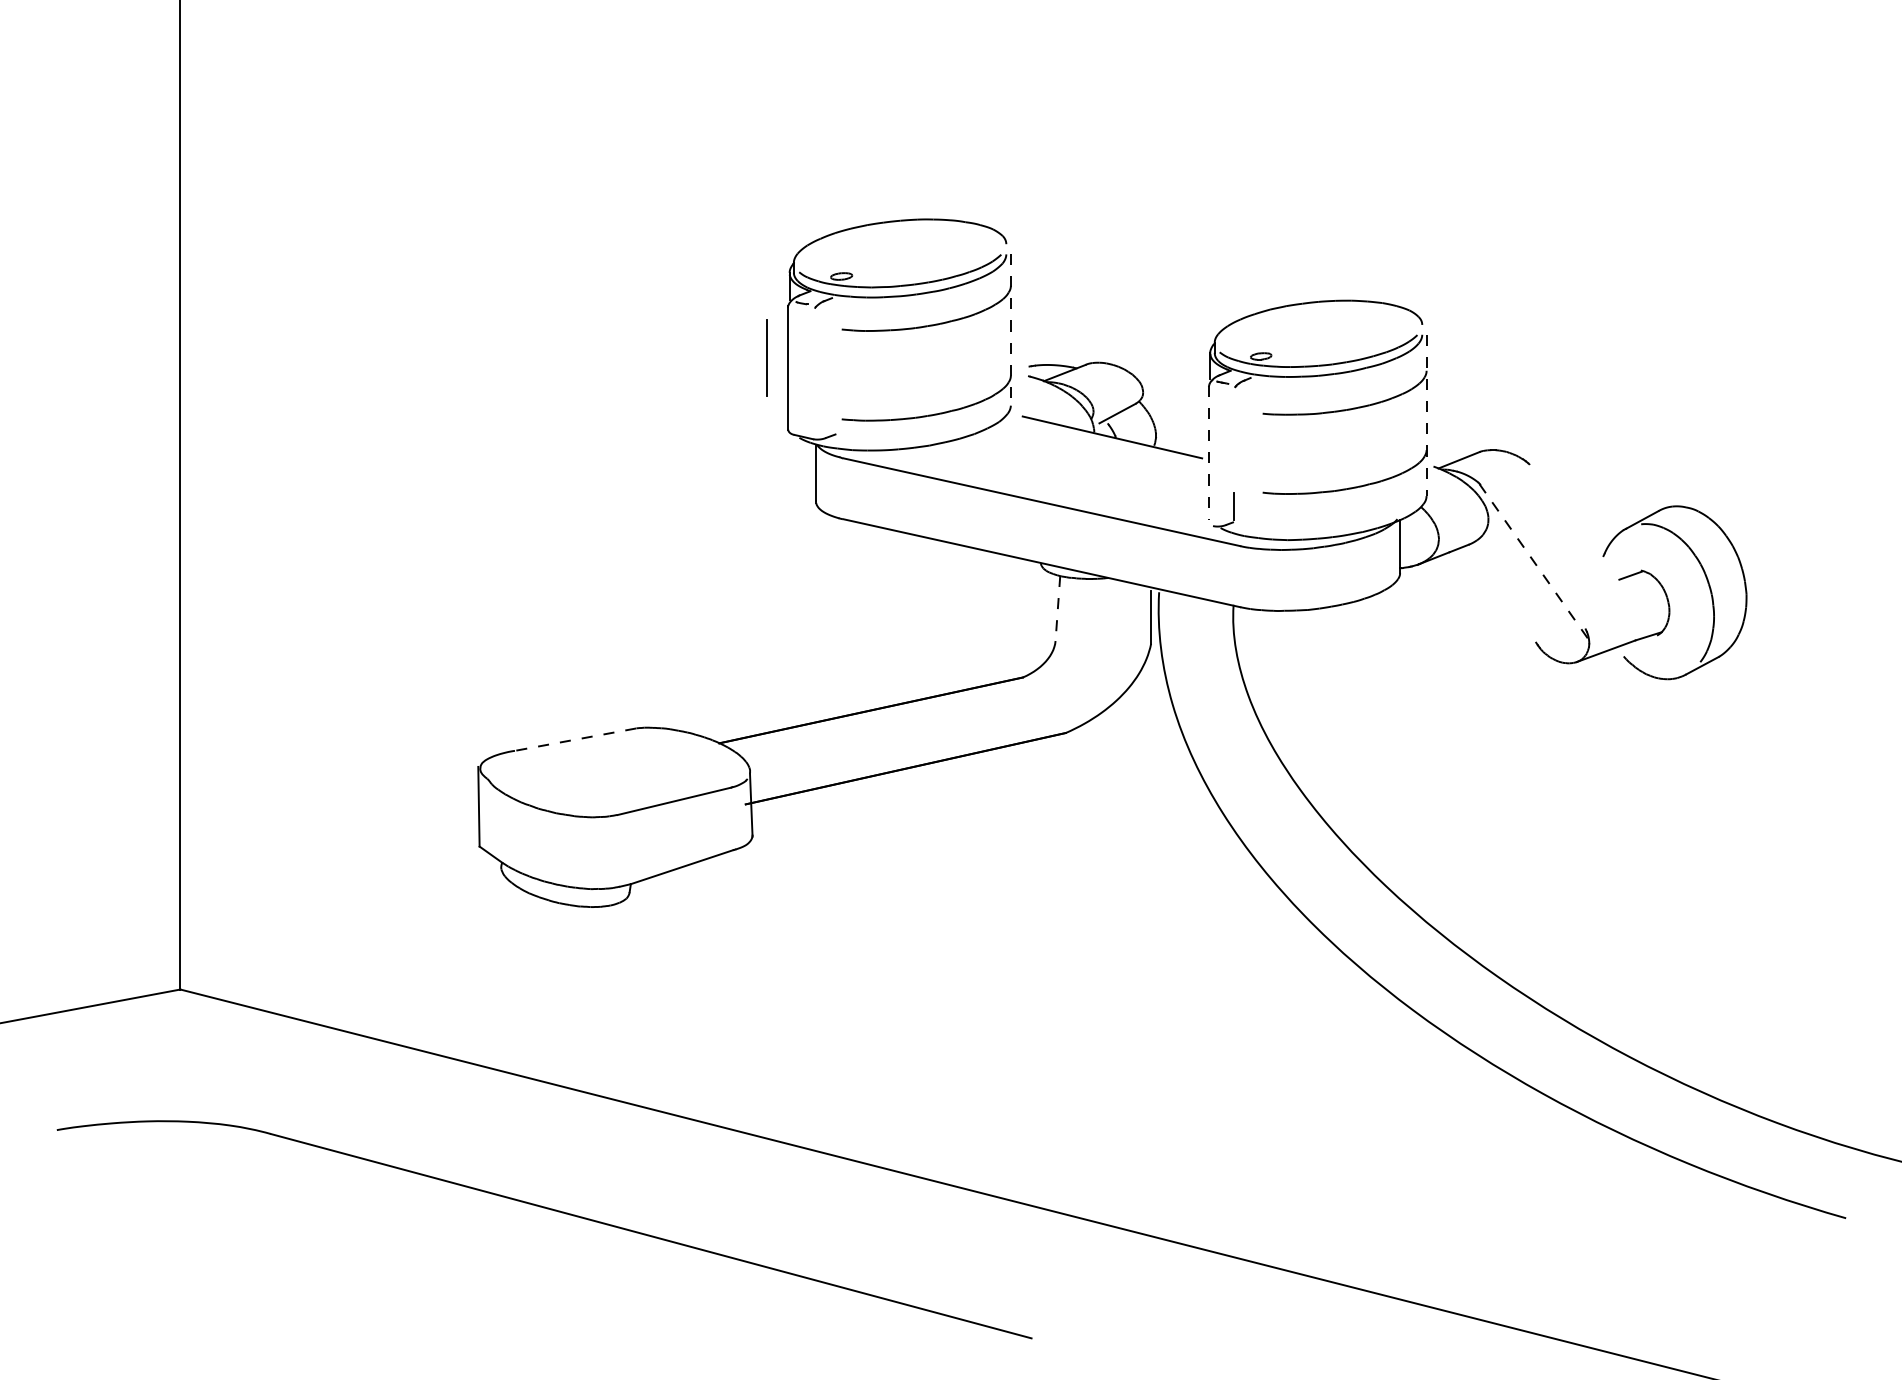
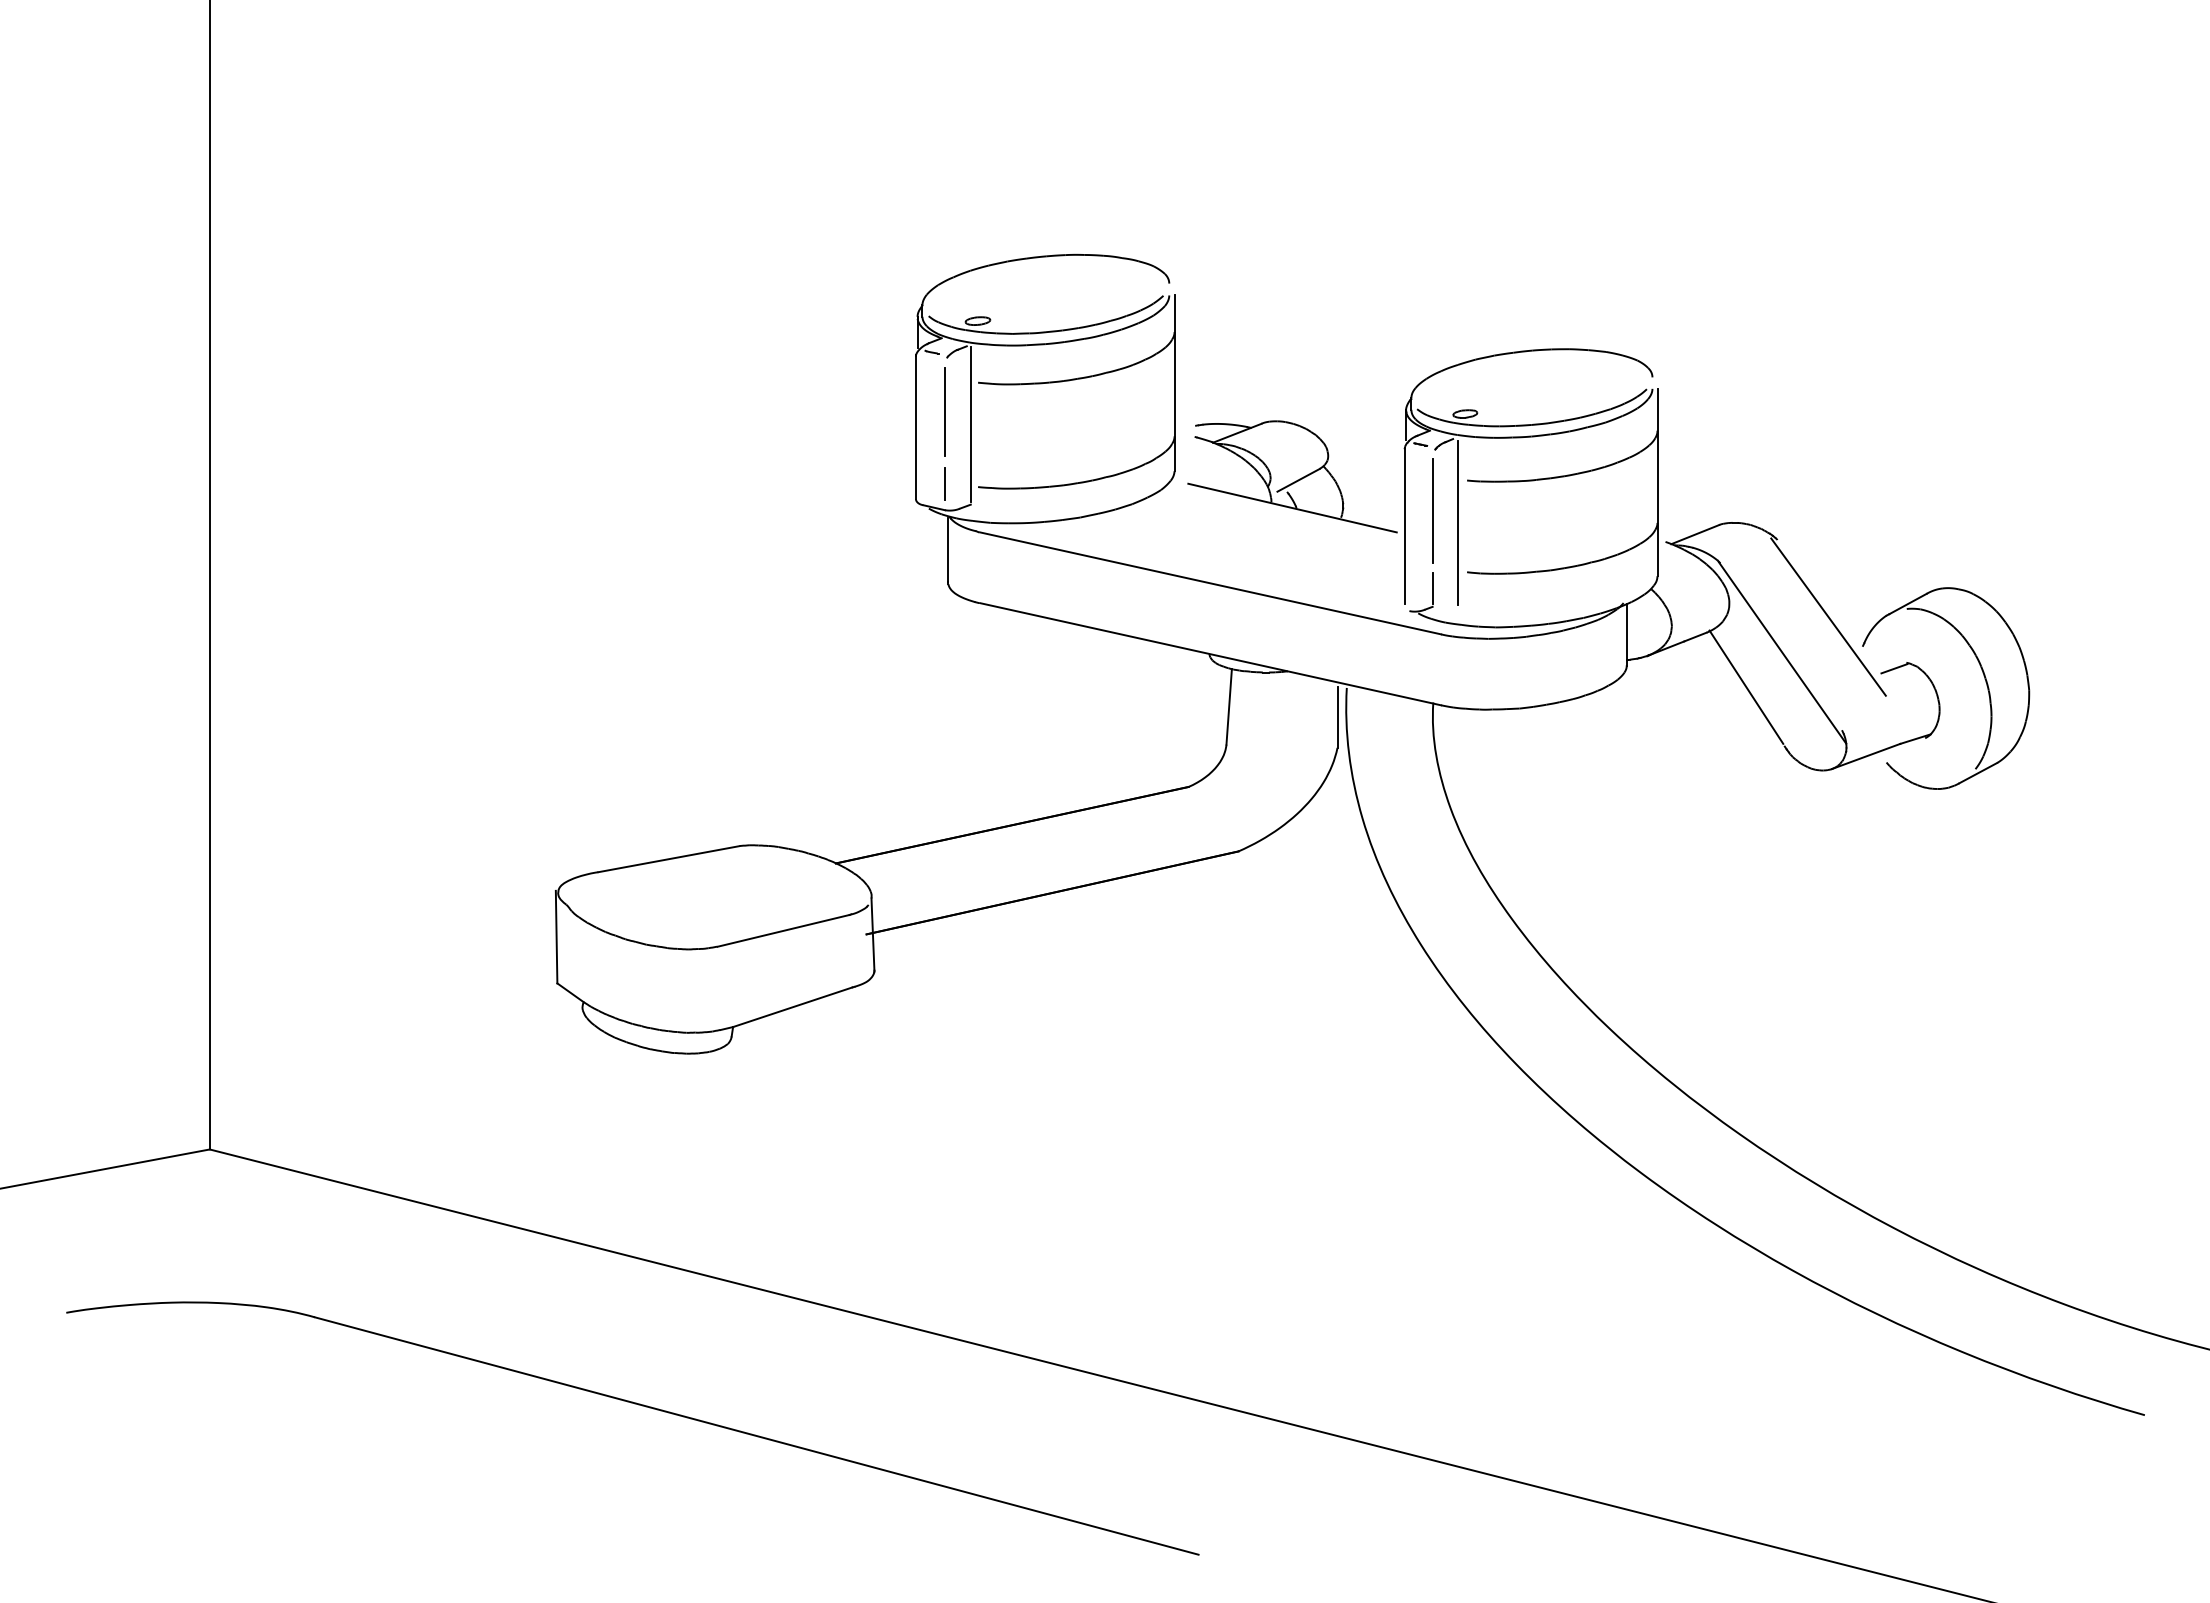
line: (1010, 330) -> (1174, 383), dashed -> solid
line: (766, 357) -> (944, 411), moved
line: (835, 364) -> (970, 423), added
line: (1426, 415) -> (1657, 482), dashed -> solid
line: (813, 416) -> (945, 483), added
line: (1232, 439) -> (1432, 510), added
line: (1255, 449) -> (1458, 522), added
line: (1208, 452) -> (1404, 525), dashed -> solid
line: (1573, 530) -> (1828, 616), added
line: (1534, 562) -> (1782, 653), dashed -> solid
line: (1503, 591) -> (1746, 686), added
line: (1058, 608) -> (1229, 706), dashed -> solid
line: (575, 739) -> (668, 859), dashed -> solid

